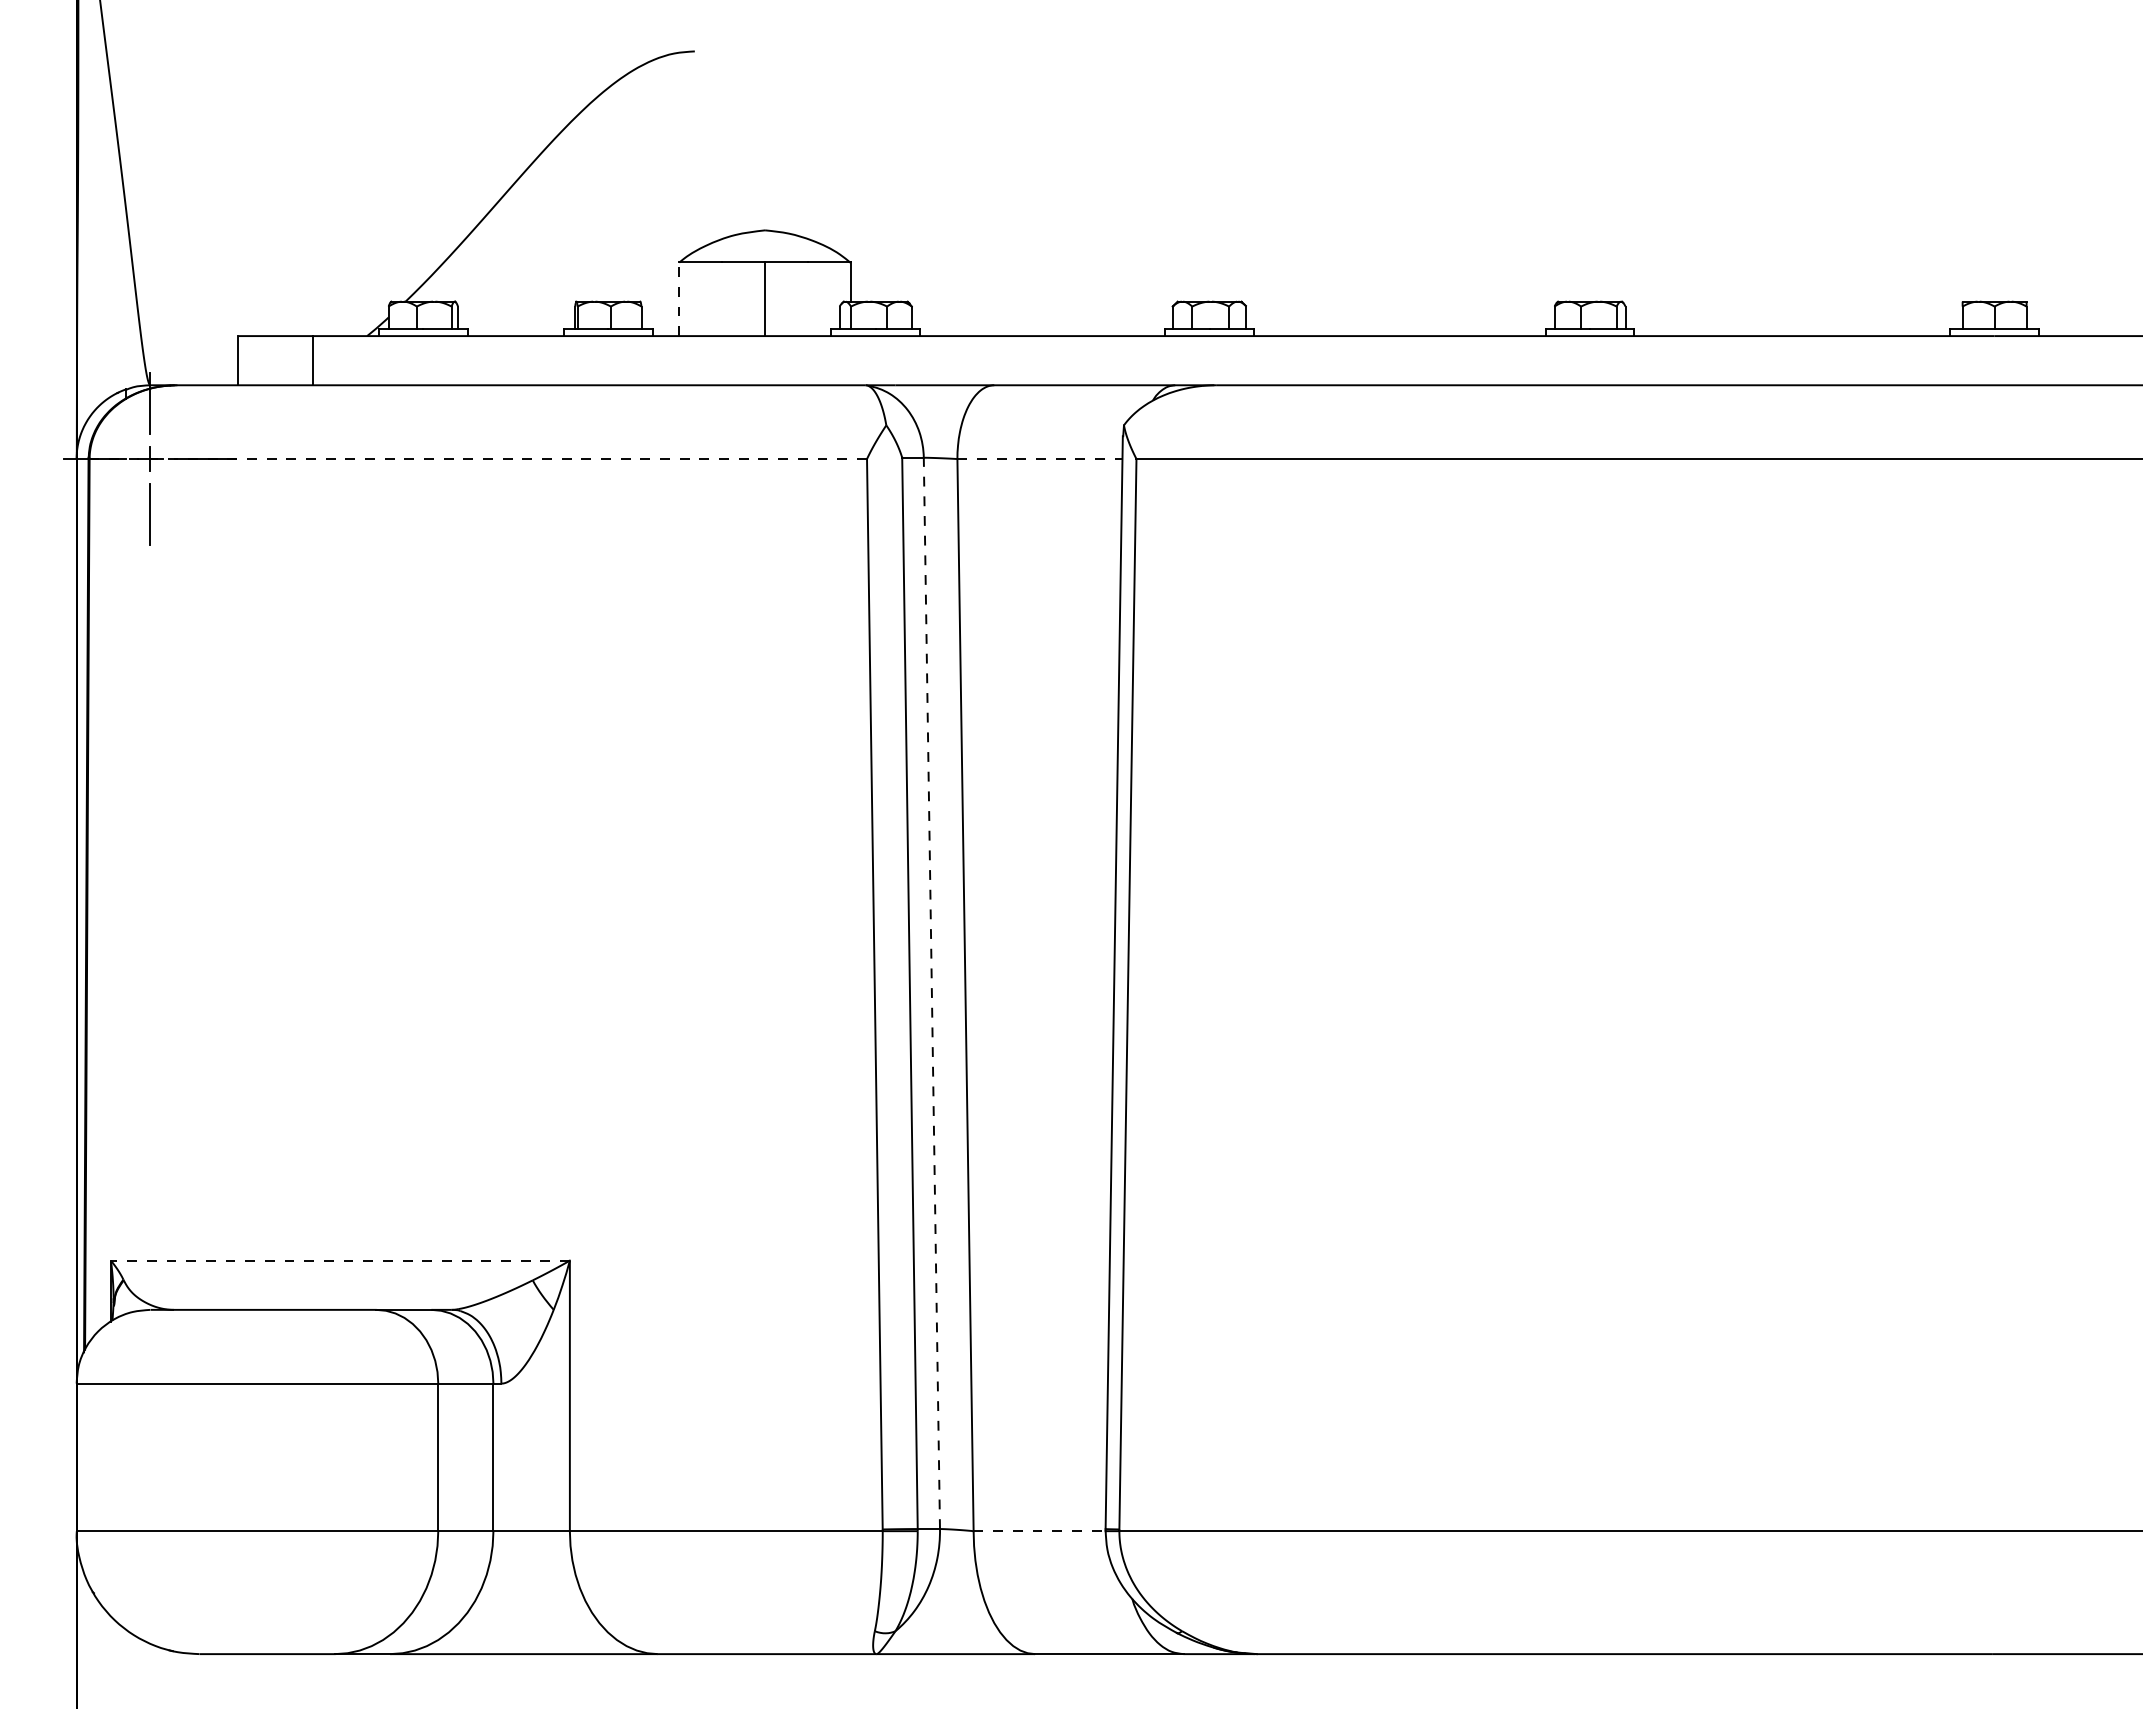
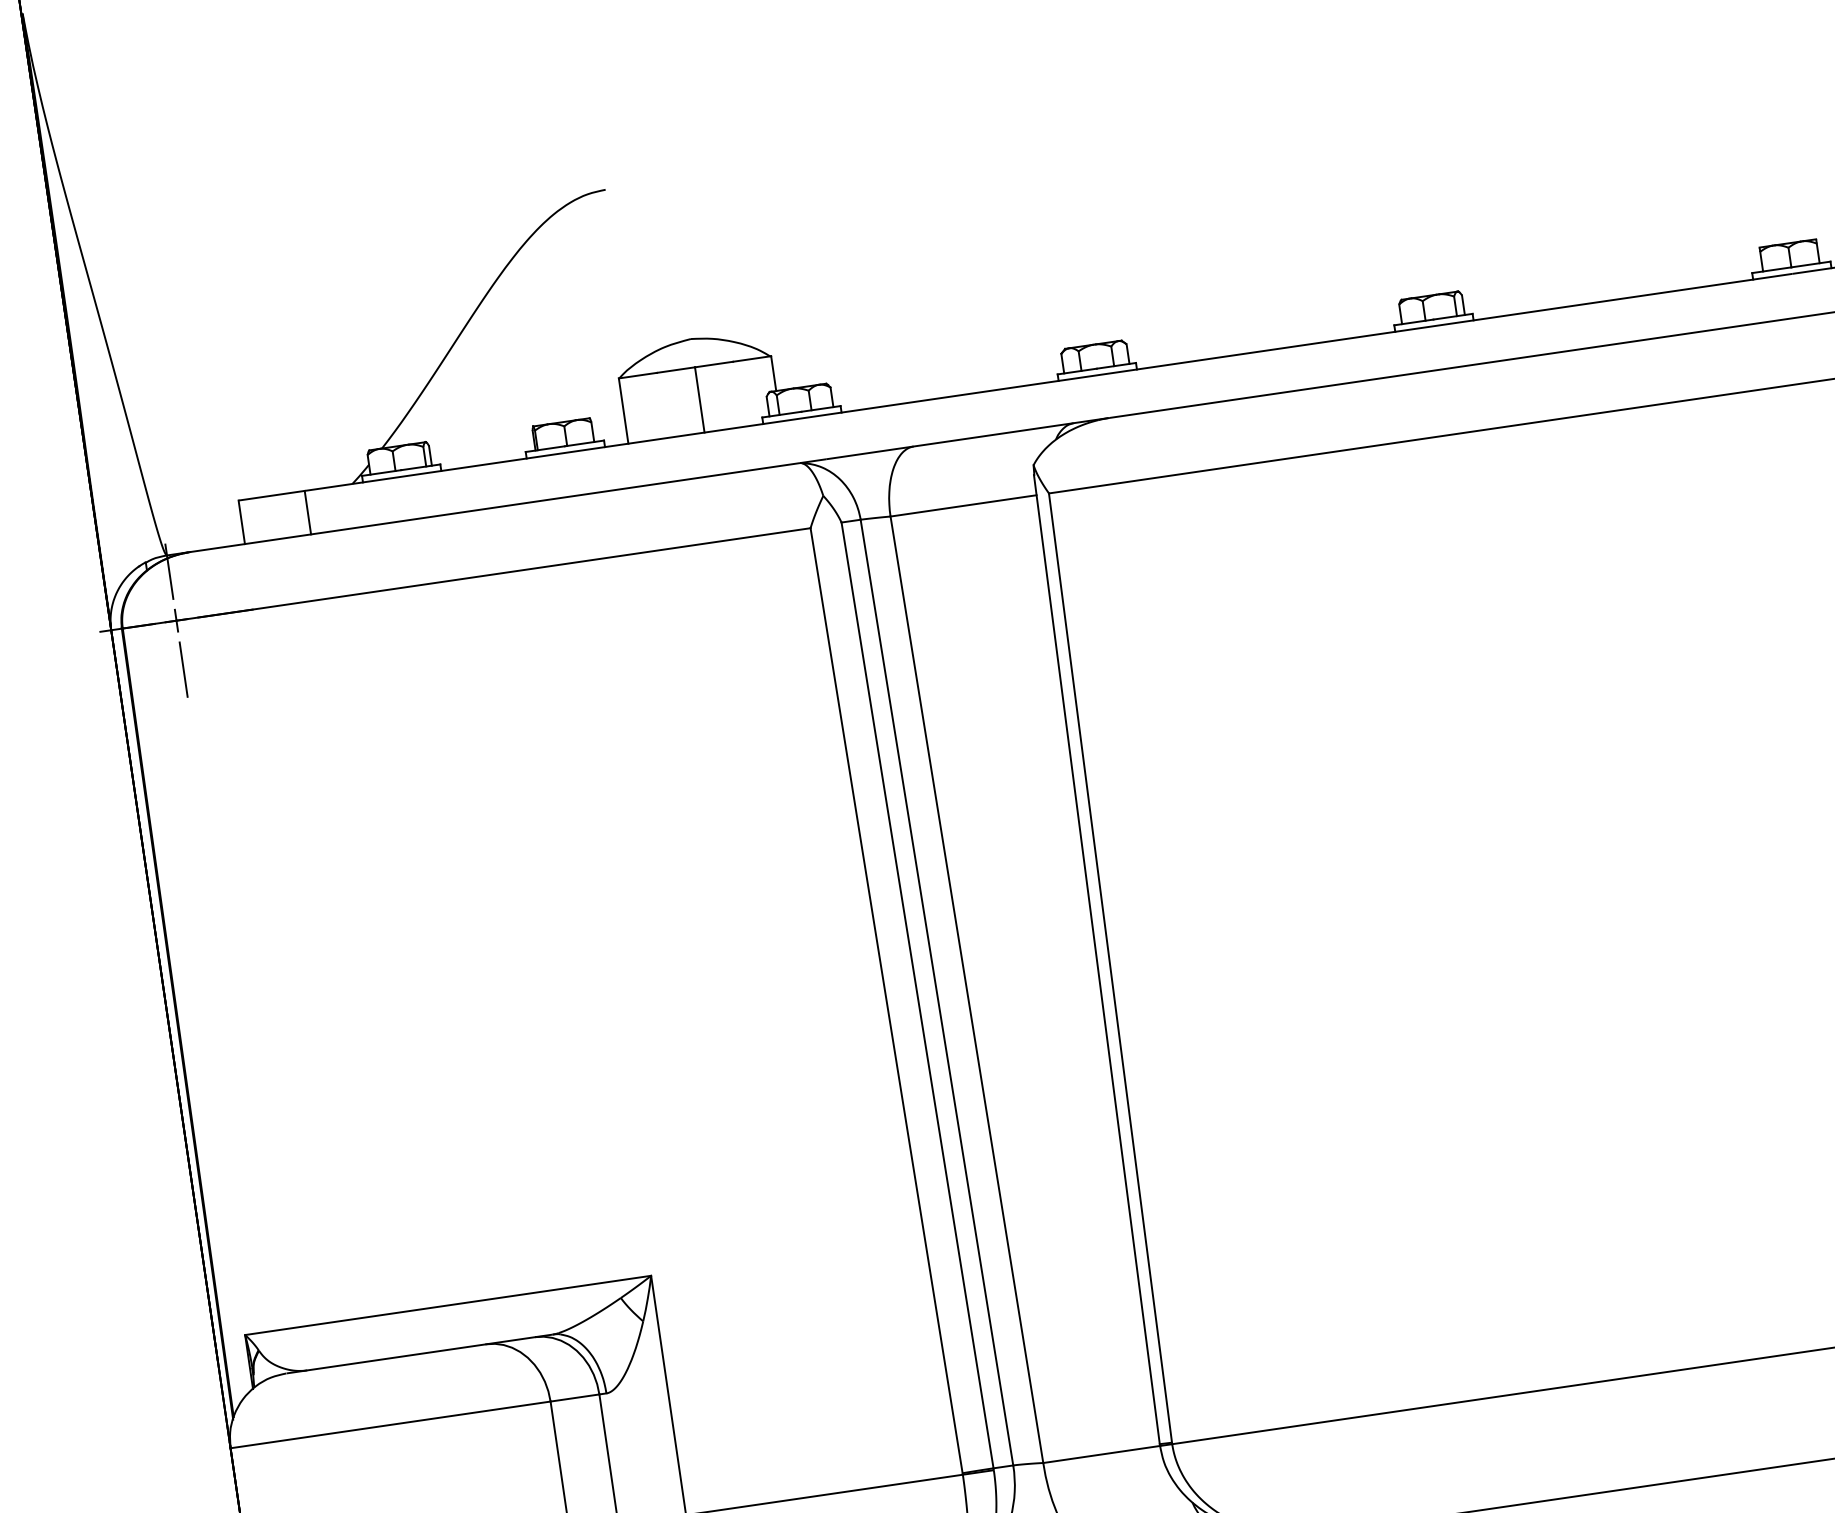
line: (679, 299) -> (624, 411), dashed -> solid
line: (478, 459) -> (466, 578), dashed -> solid
line: (1039, 459) -> (963, 506), dashed -> solid
line: (931, 993) -> (936, 992), dashed -> solid
line: (339, 1260) -> (447, 1305), dashed -> solid
line: (1040, 1531) -> (1102, 1454), dashed -> solid

